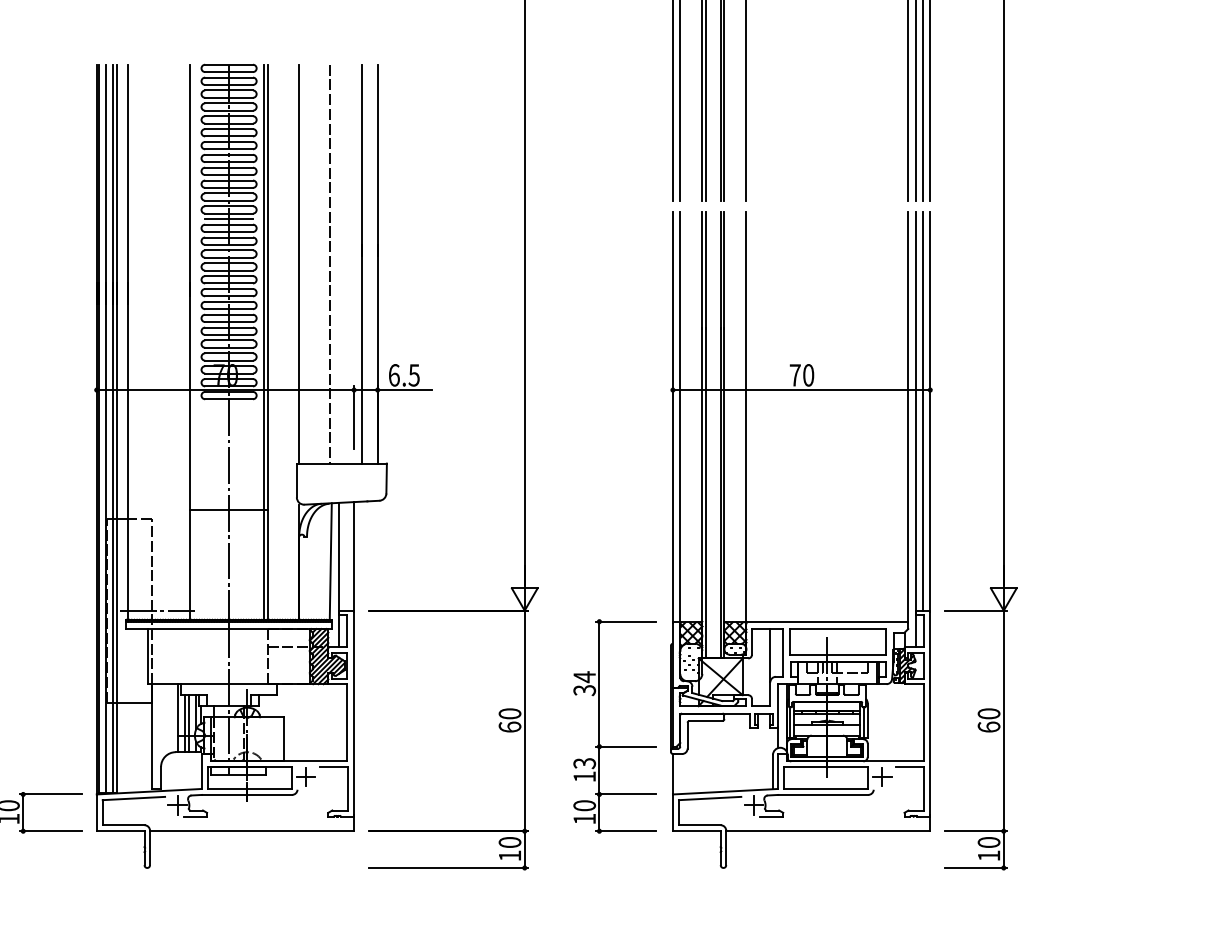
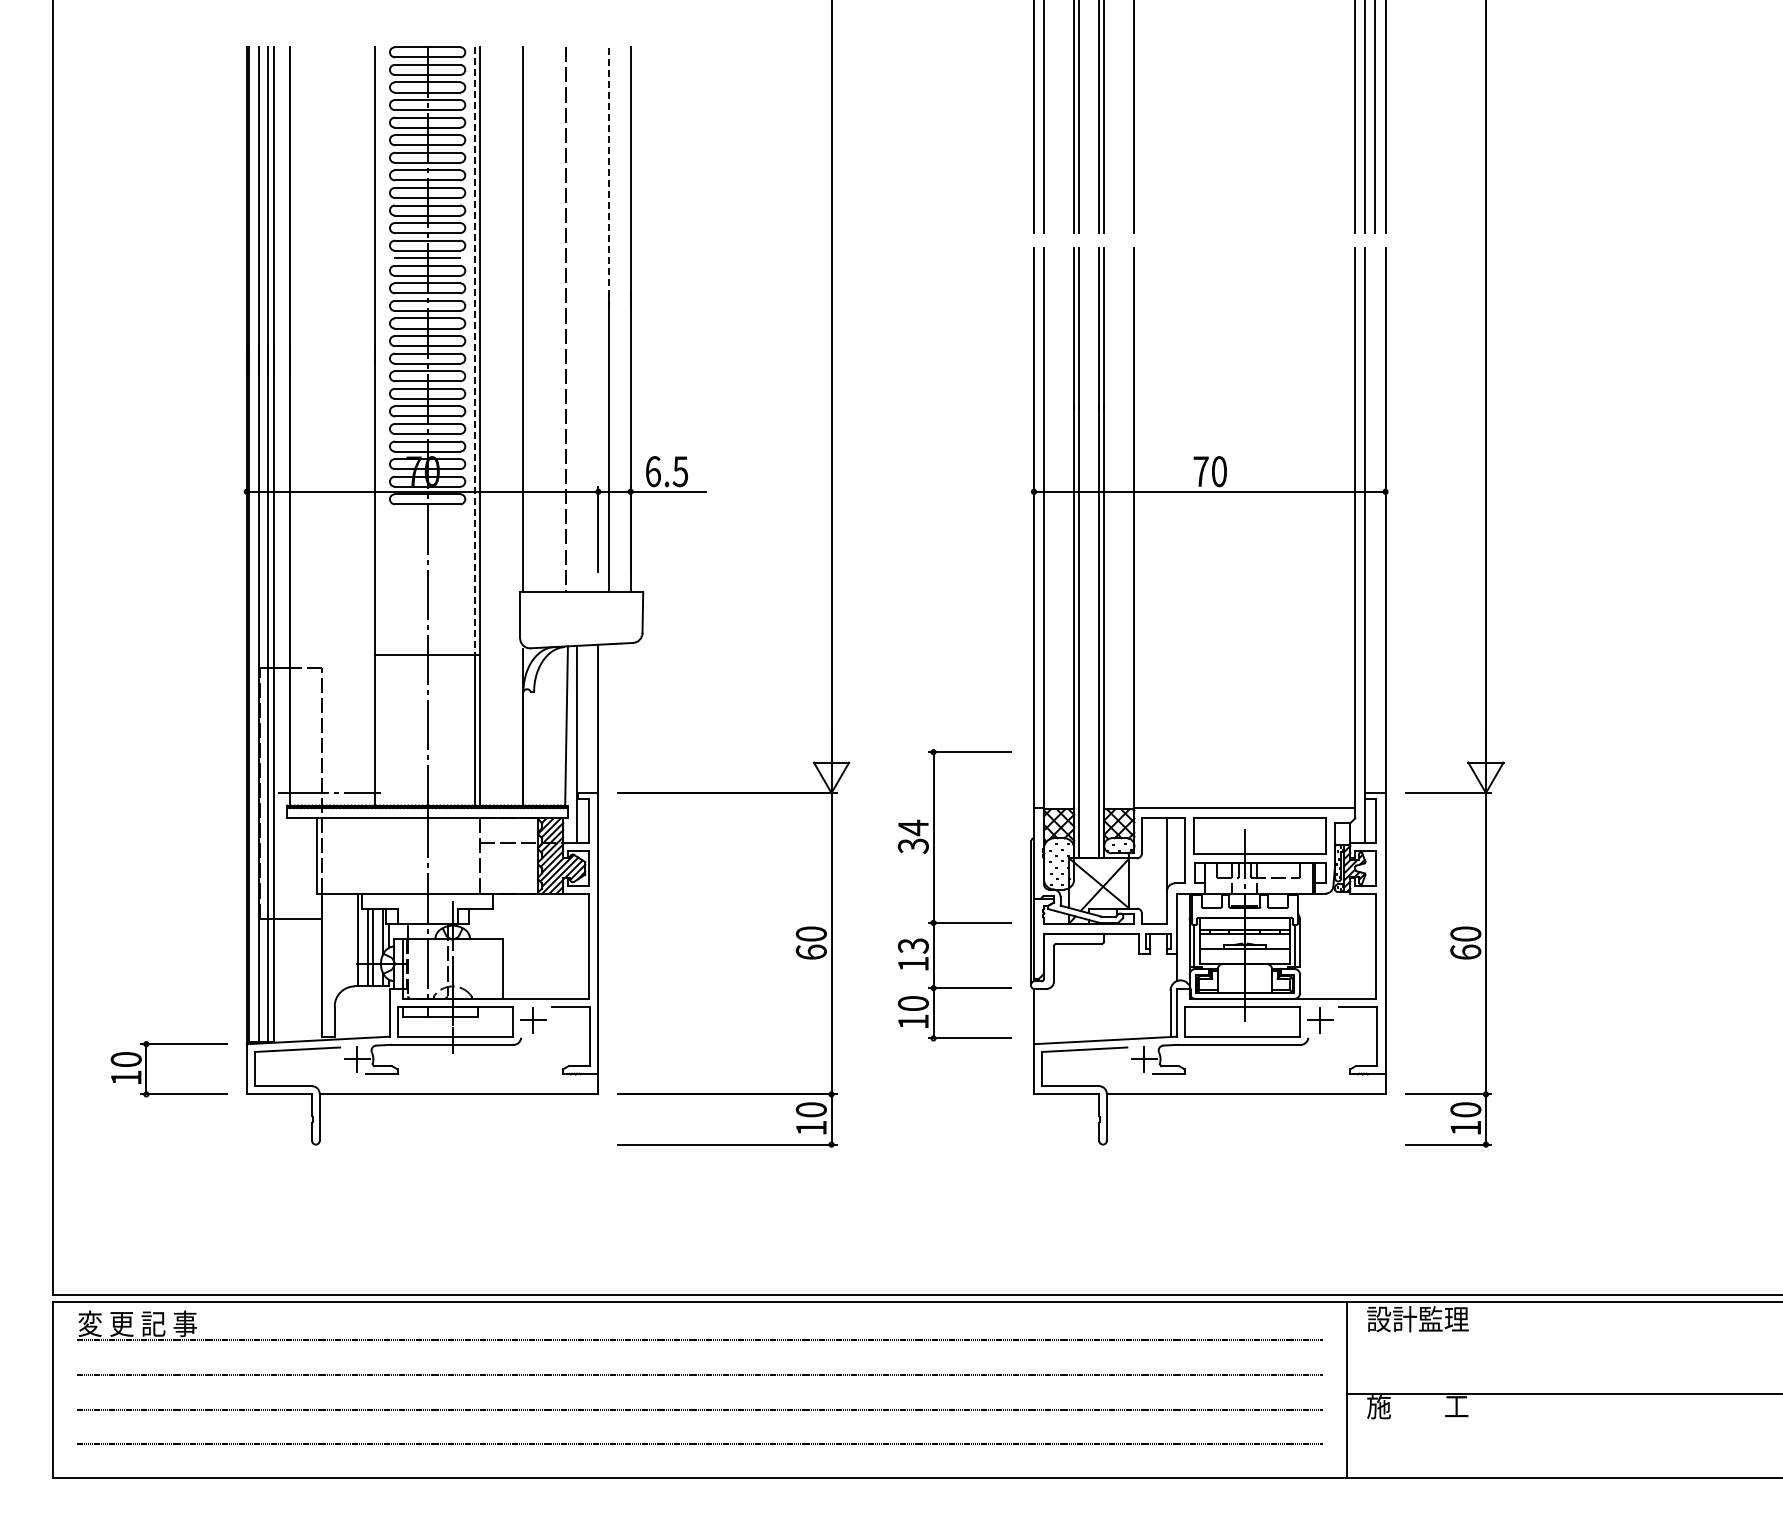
line: (361, 160) -> (608, 177), solid -> dashed
line: (264, 287) -> (475, 351), solid -> dashed
line: (922, 411) -> (1375, 520), removed
part: (600, 726) -> (934, 895), moved

